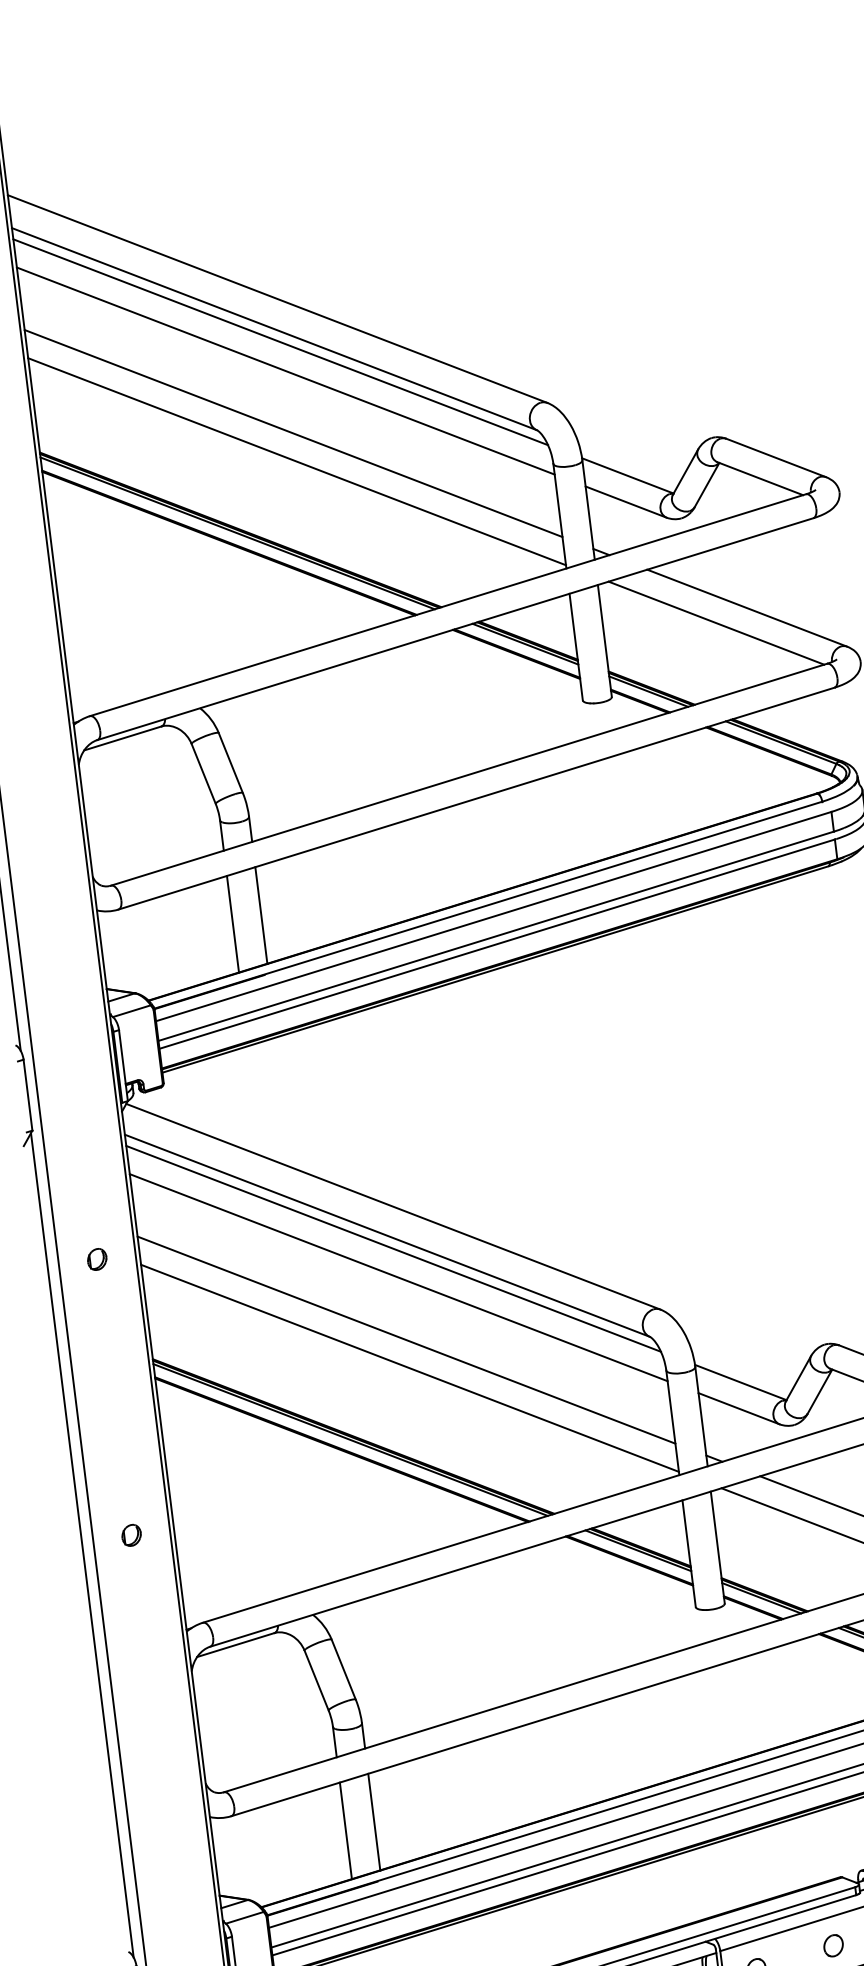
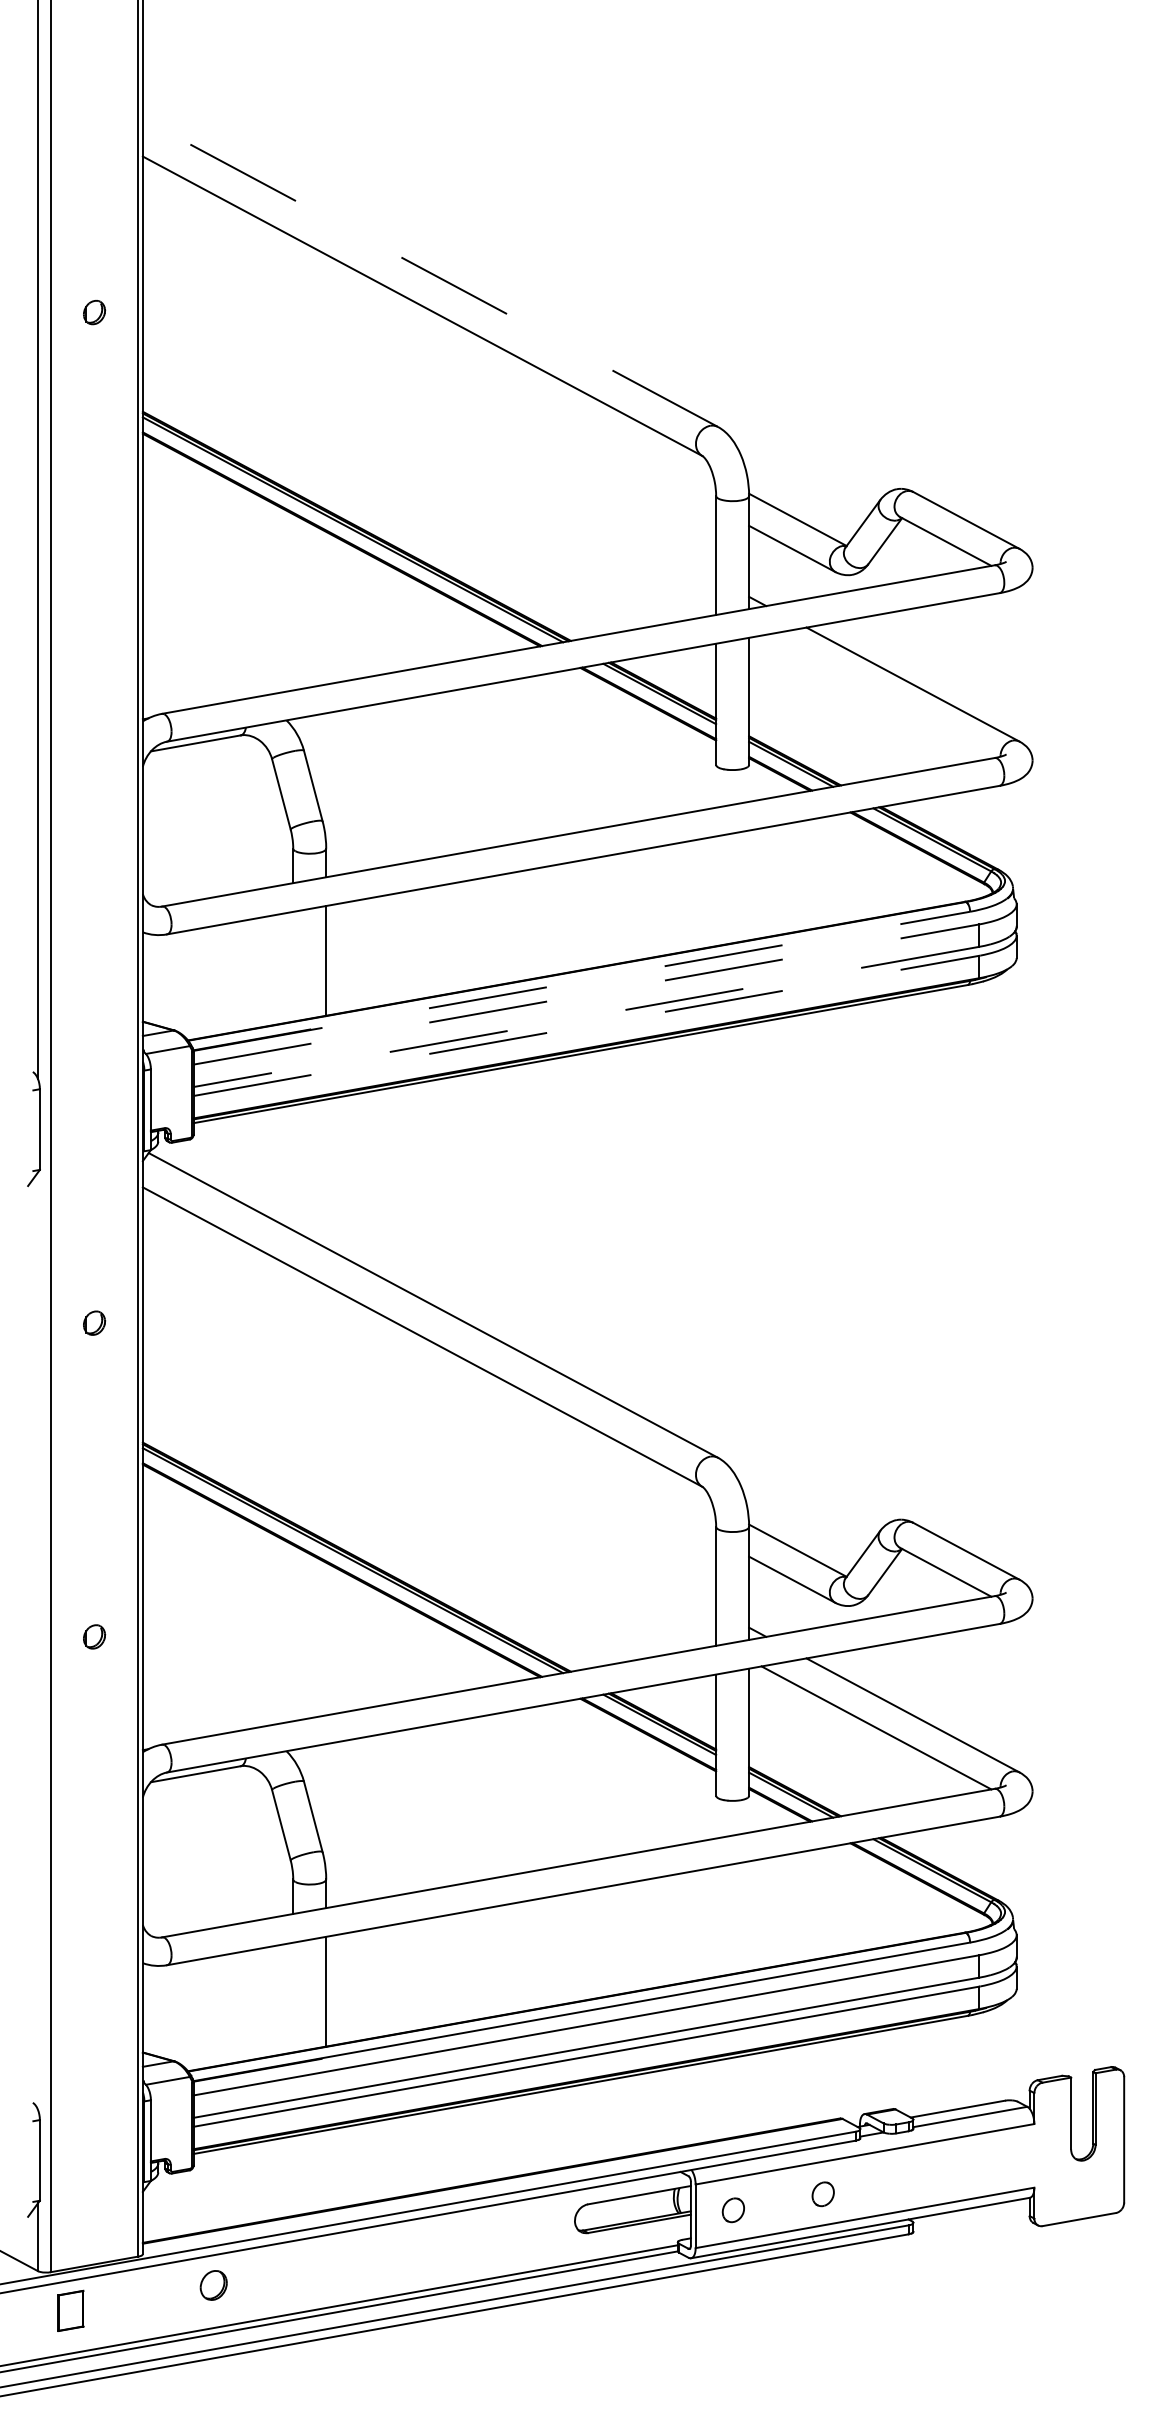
line: (277, 298) -> (430, 272), solid -> dashed
line: (280, 342) -> (427, 321), removed
line: (285, 370) -> (429, 354), removed
line: (293, 433) -> (429, 425), removed
line: (297, 461) -> (429, 457), removed
line: (716, 622) -> (876, 696), removed
line: (488, 905) -> (581, 981), solid -> dashed
line: (493, 916) -> (586, 994), solid -> dashed
line: (233, 923) -> (293, 966), removed
line: (496, 935) -> (586, 1016), solid -> dashed
line: (497, 943) -> (586, 1025), solid -> dashed
line: (393, 1248) -> (427, 1352), removed
line: (398, 1277) -> (429, 1385), removed
line: (406, 1340) -> (429, 1456), removed
line: (409, 1368) -> (429, 1488), removed
line: (81, 1544) -> (37, 1640), removed
line: (346, 1830) -> (293, 1997), removed

